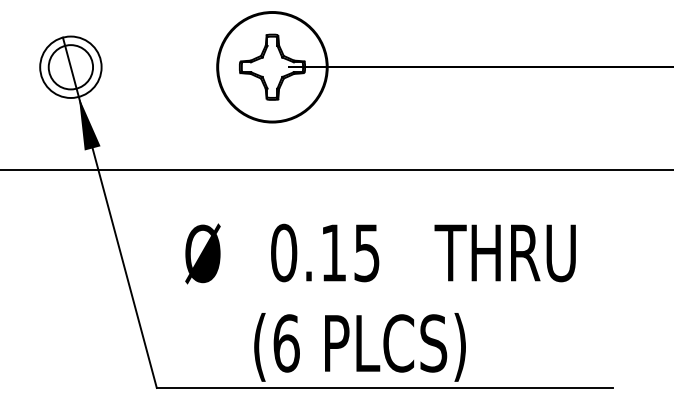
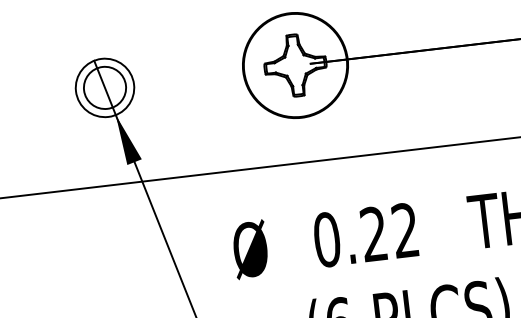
text: (350, 252) -> (389, 231), 0.15 -> 0.22

